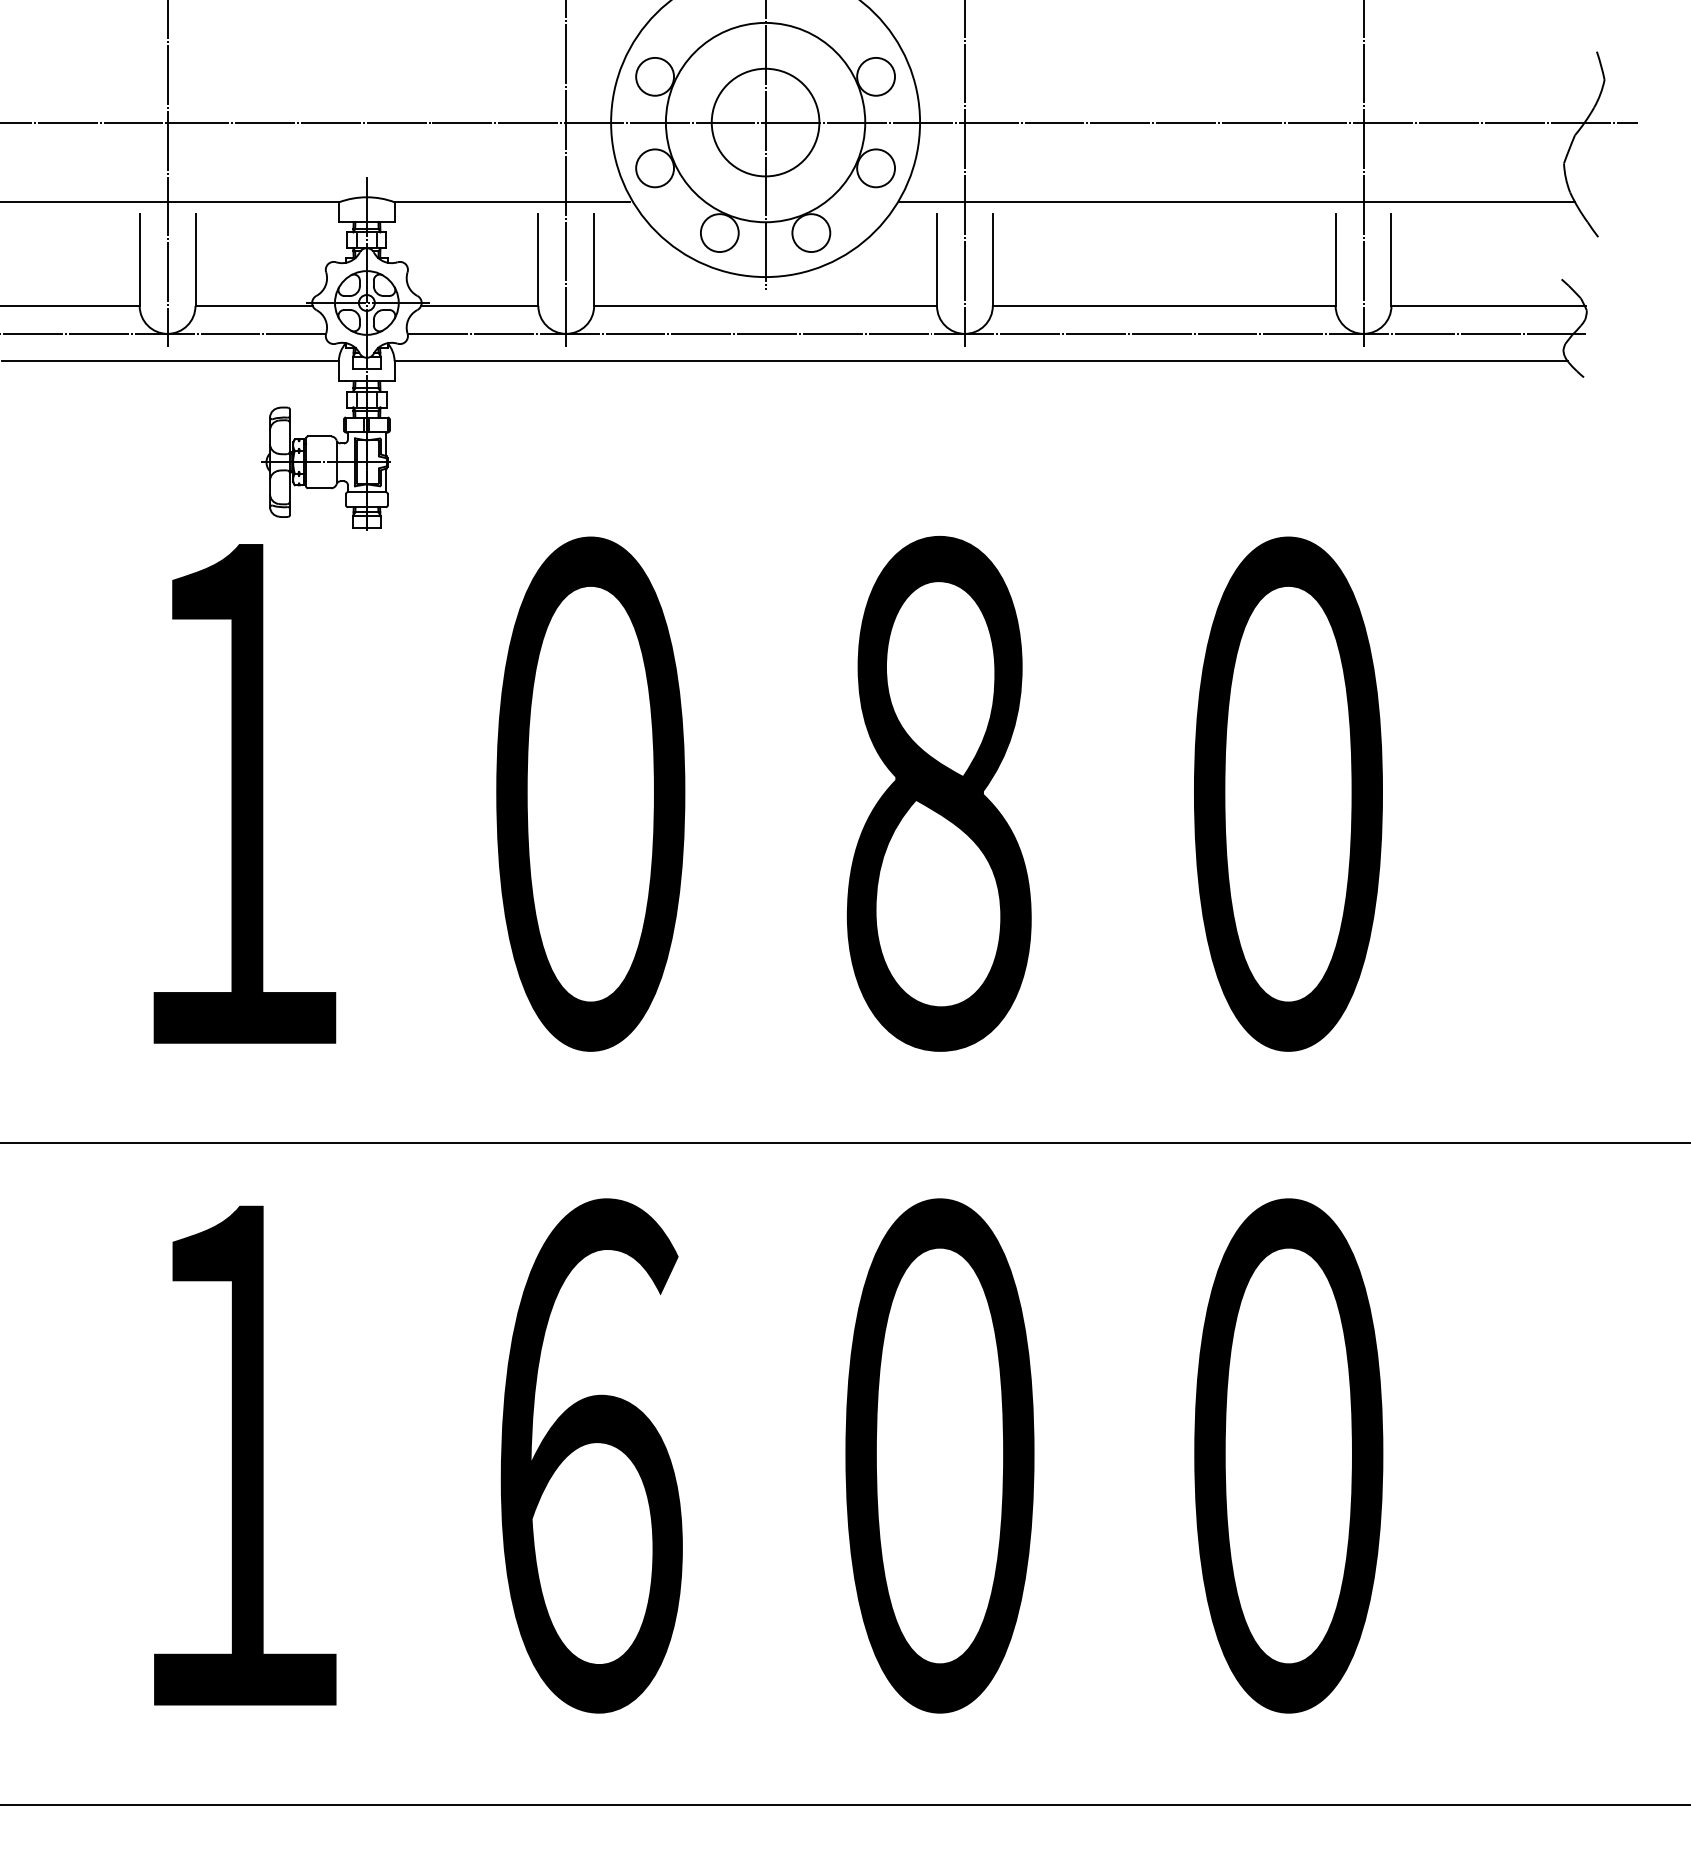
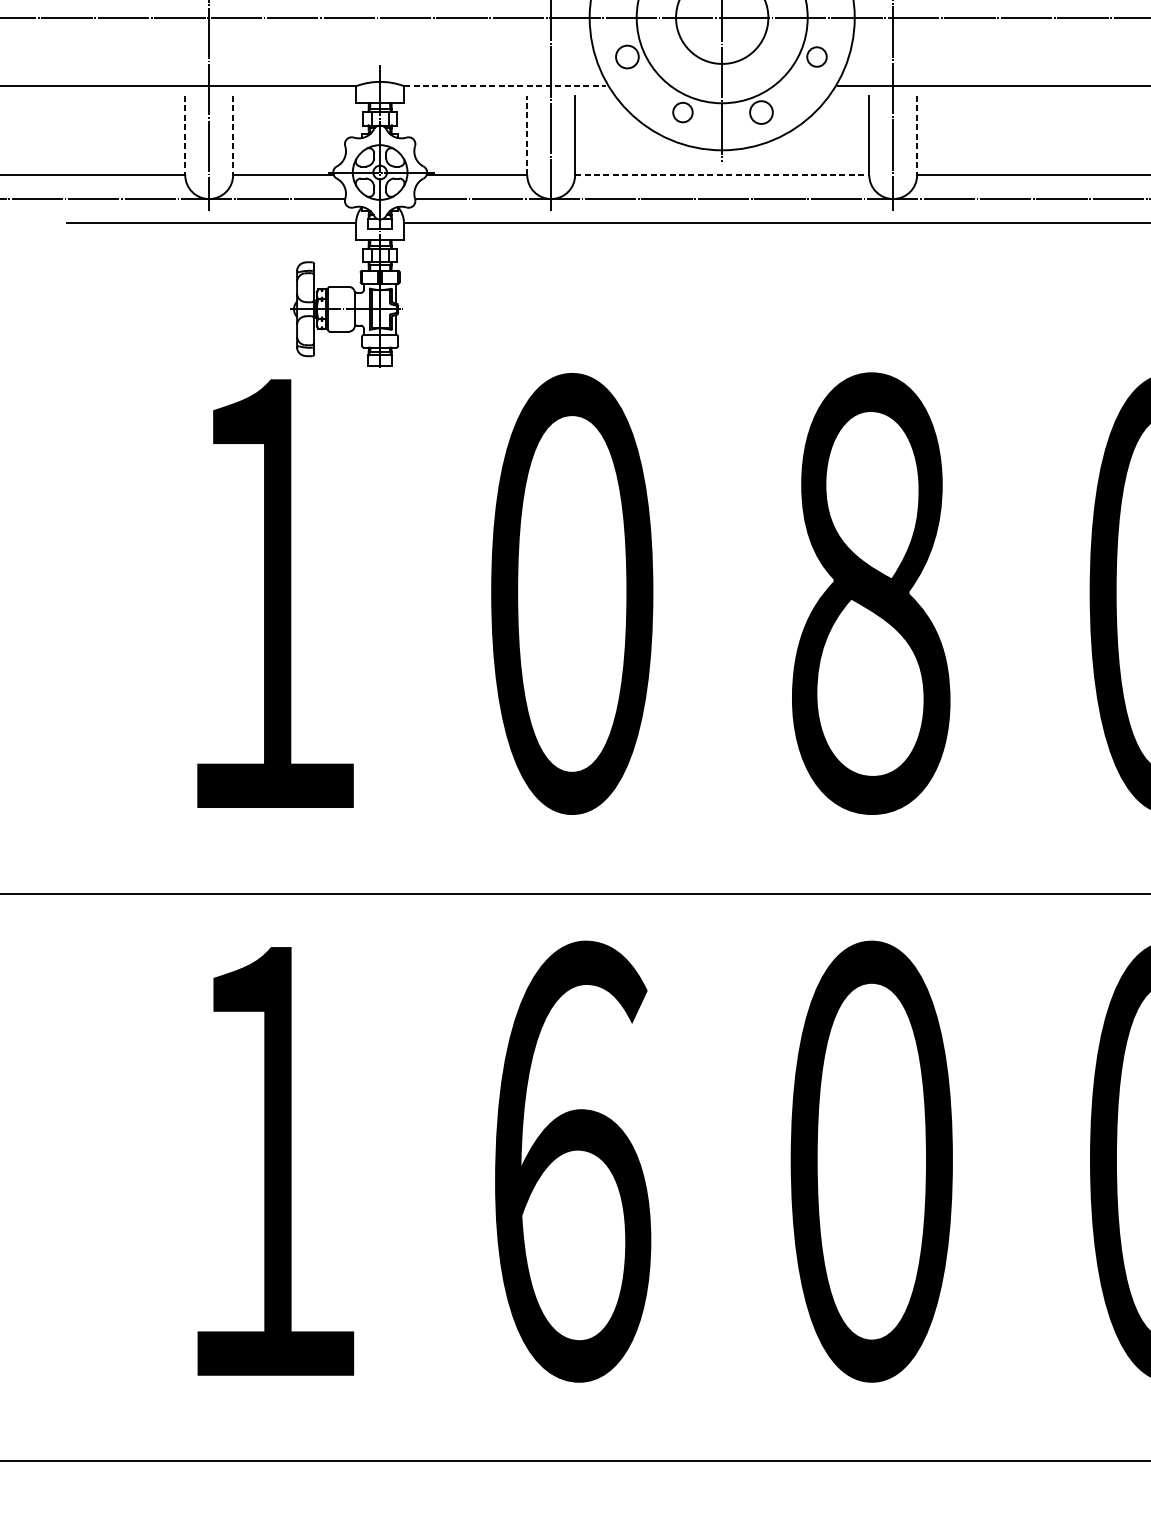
circle: (655, 168) -> (627, 57), size x0.7
circle: (876, 168) -> (817, 57), size x0.6
line: (512, 202) -> (505, 86), solid -> dashed
circle: (719, 233) -> (682, 112), size x0.6
circle: (811, 233) -> (761, 112), size x0.7
line: (538, 259) -> (527, 135), solid -> dashed
line: (139, 260) -> (185, 136), solid -> dashed
line: (195, 260) -> (233, 136), solid -> dashed
line: (992, 260) -> (916, 136), solid -> dashed
line: (766, 305) -> (722, 174), solid -> dashed

